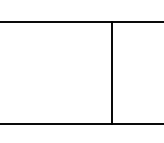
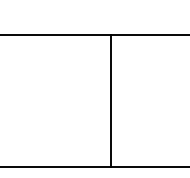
line: (112, 72) -> (111, 100), moved

